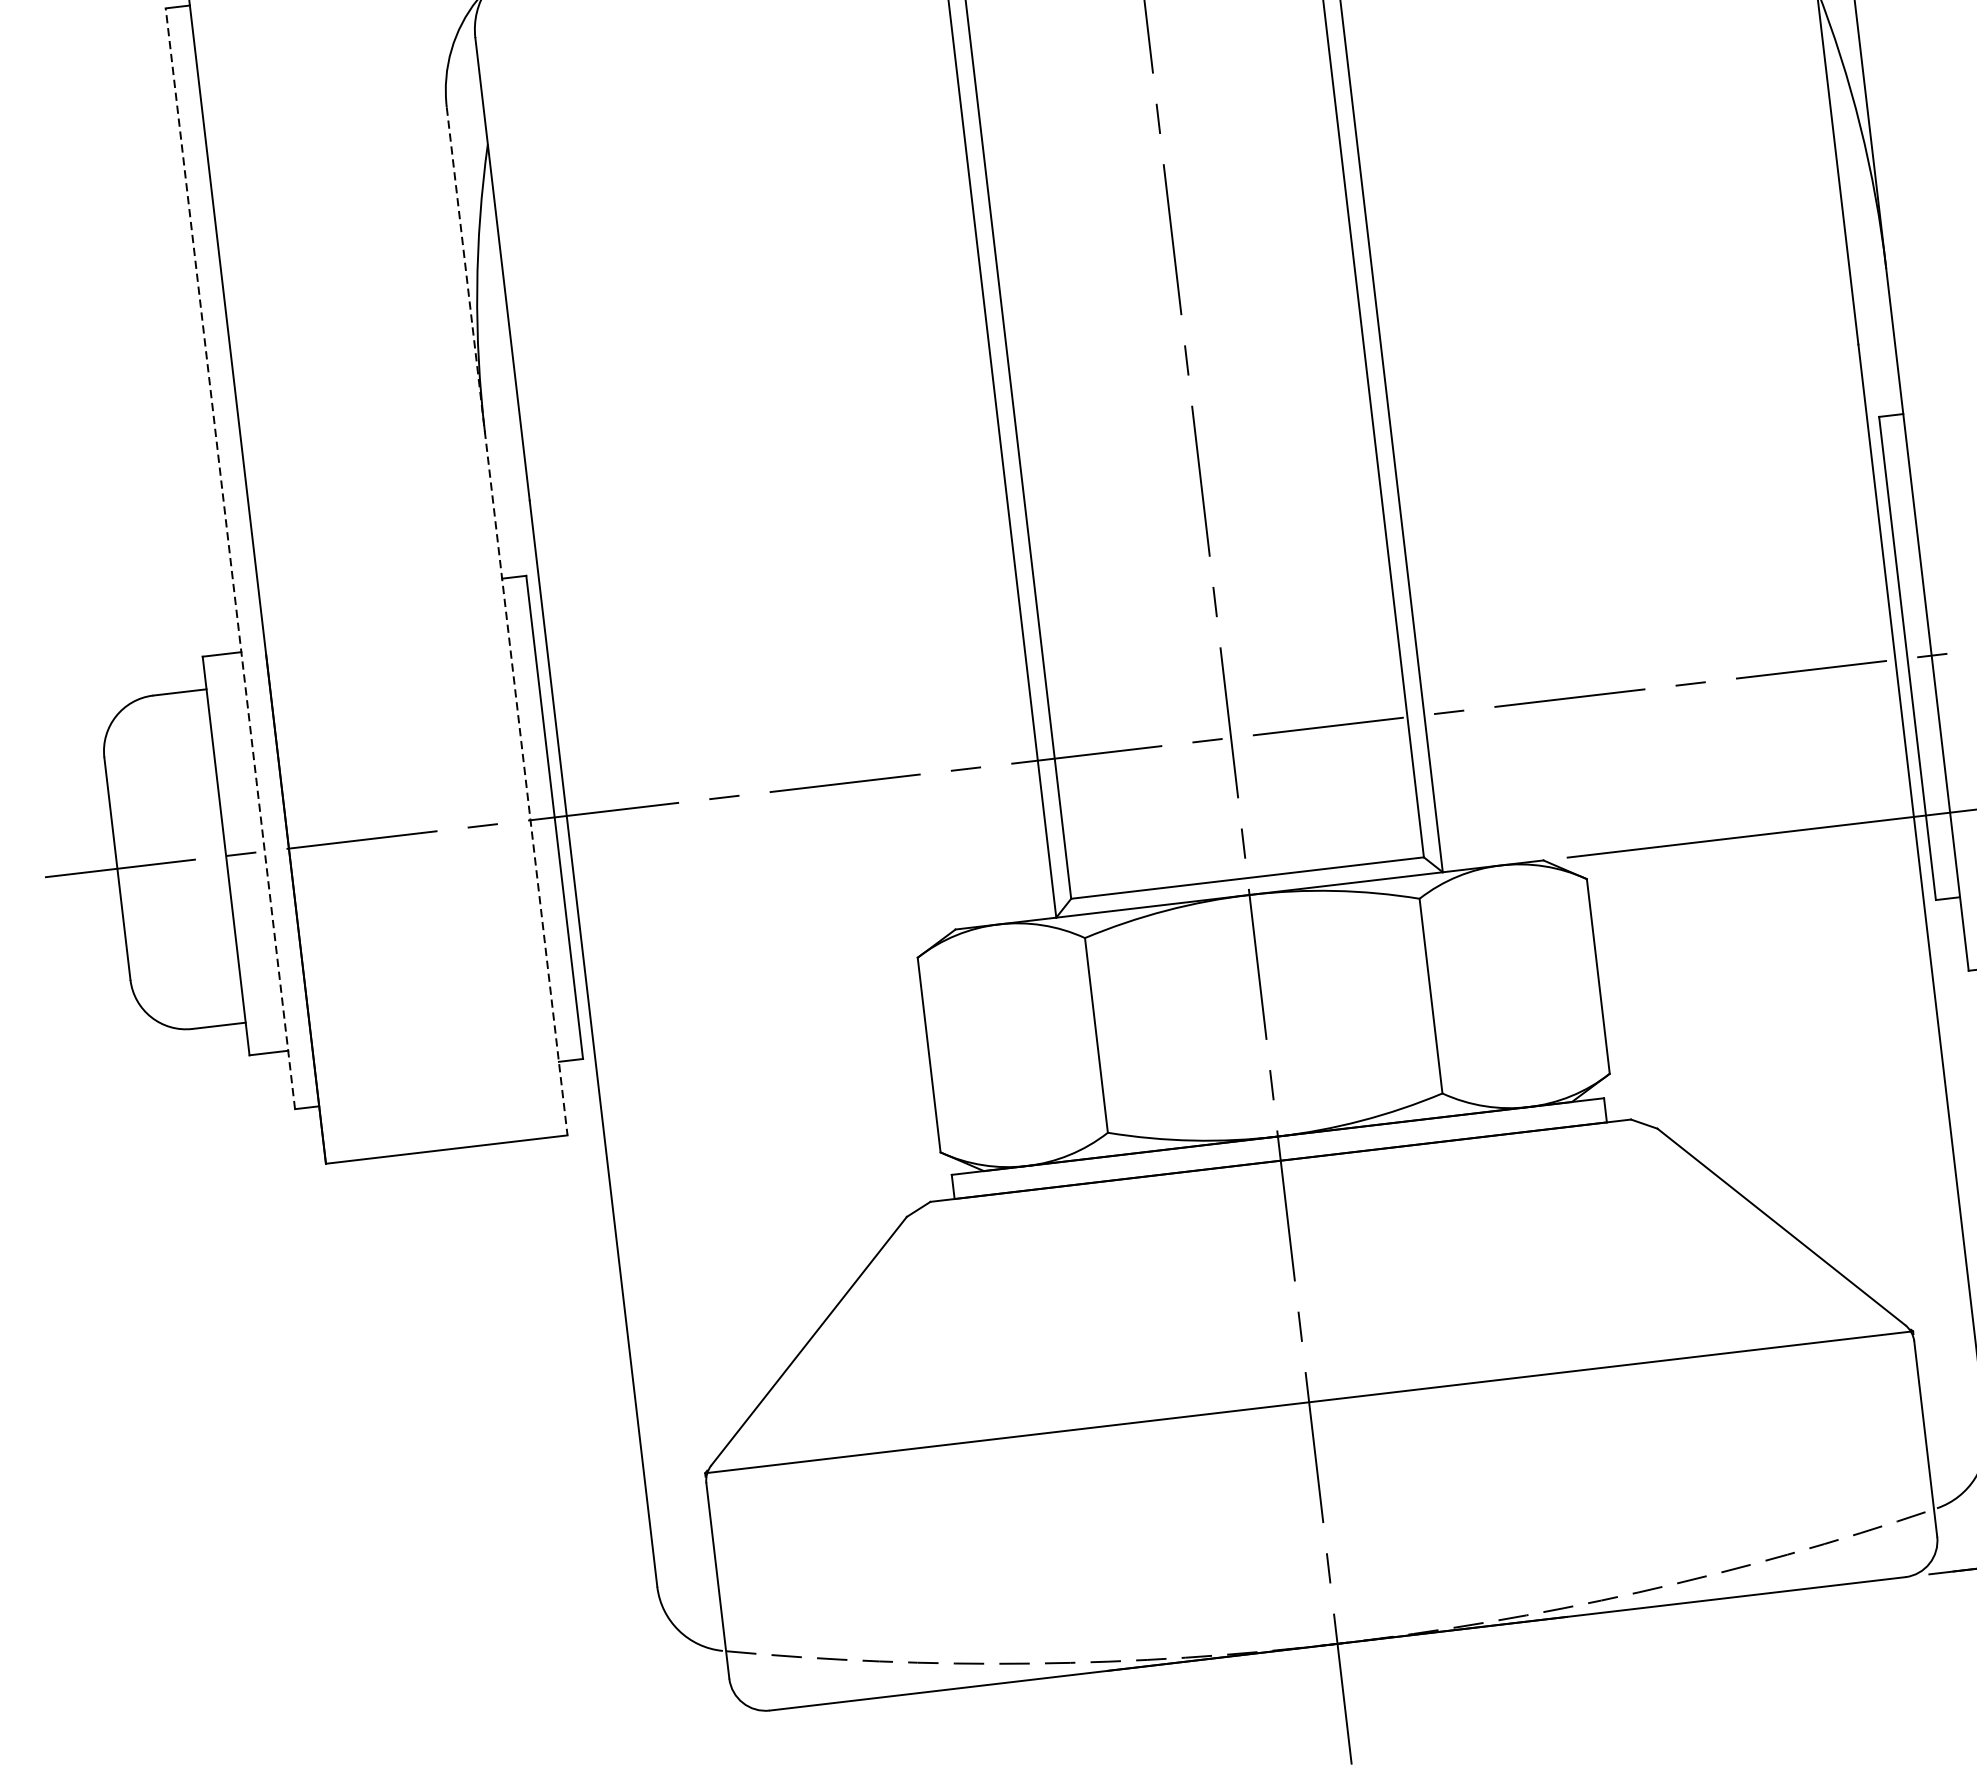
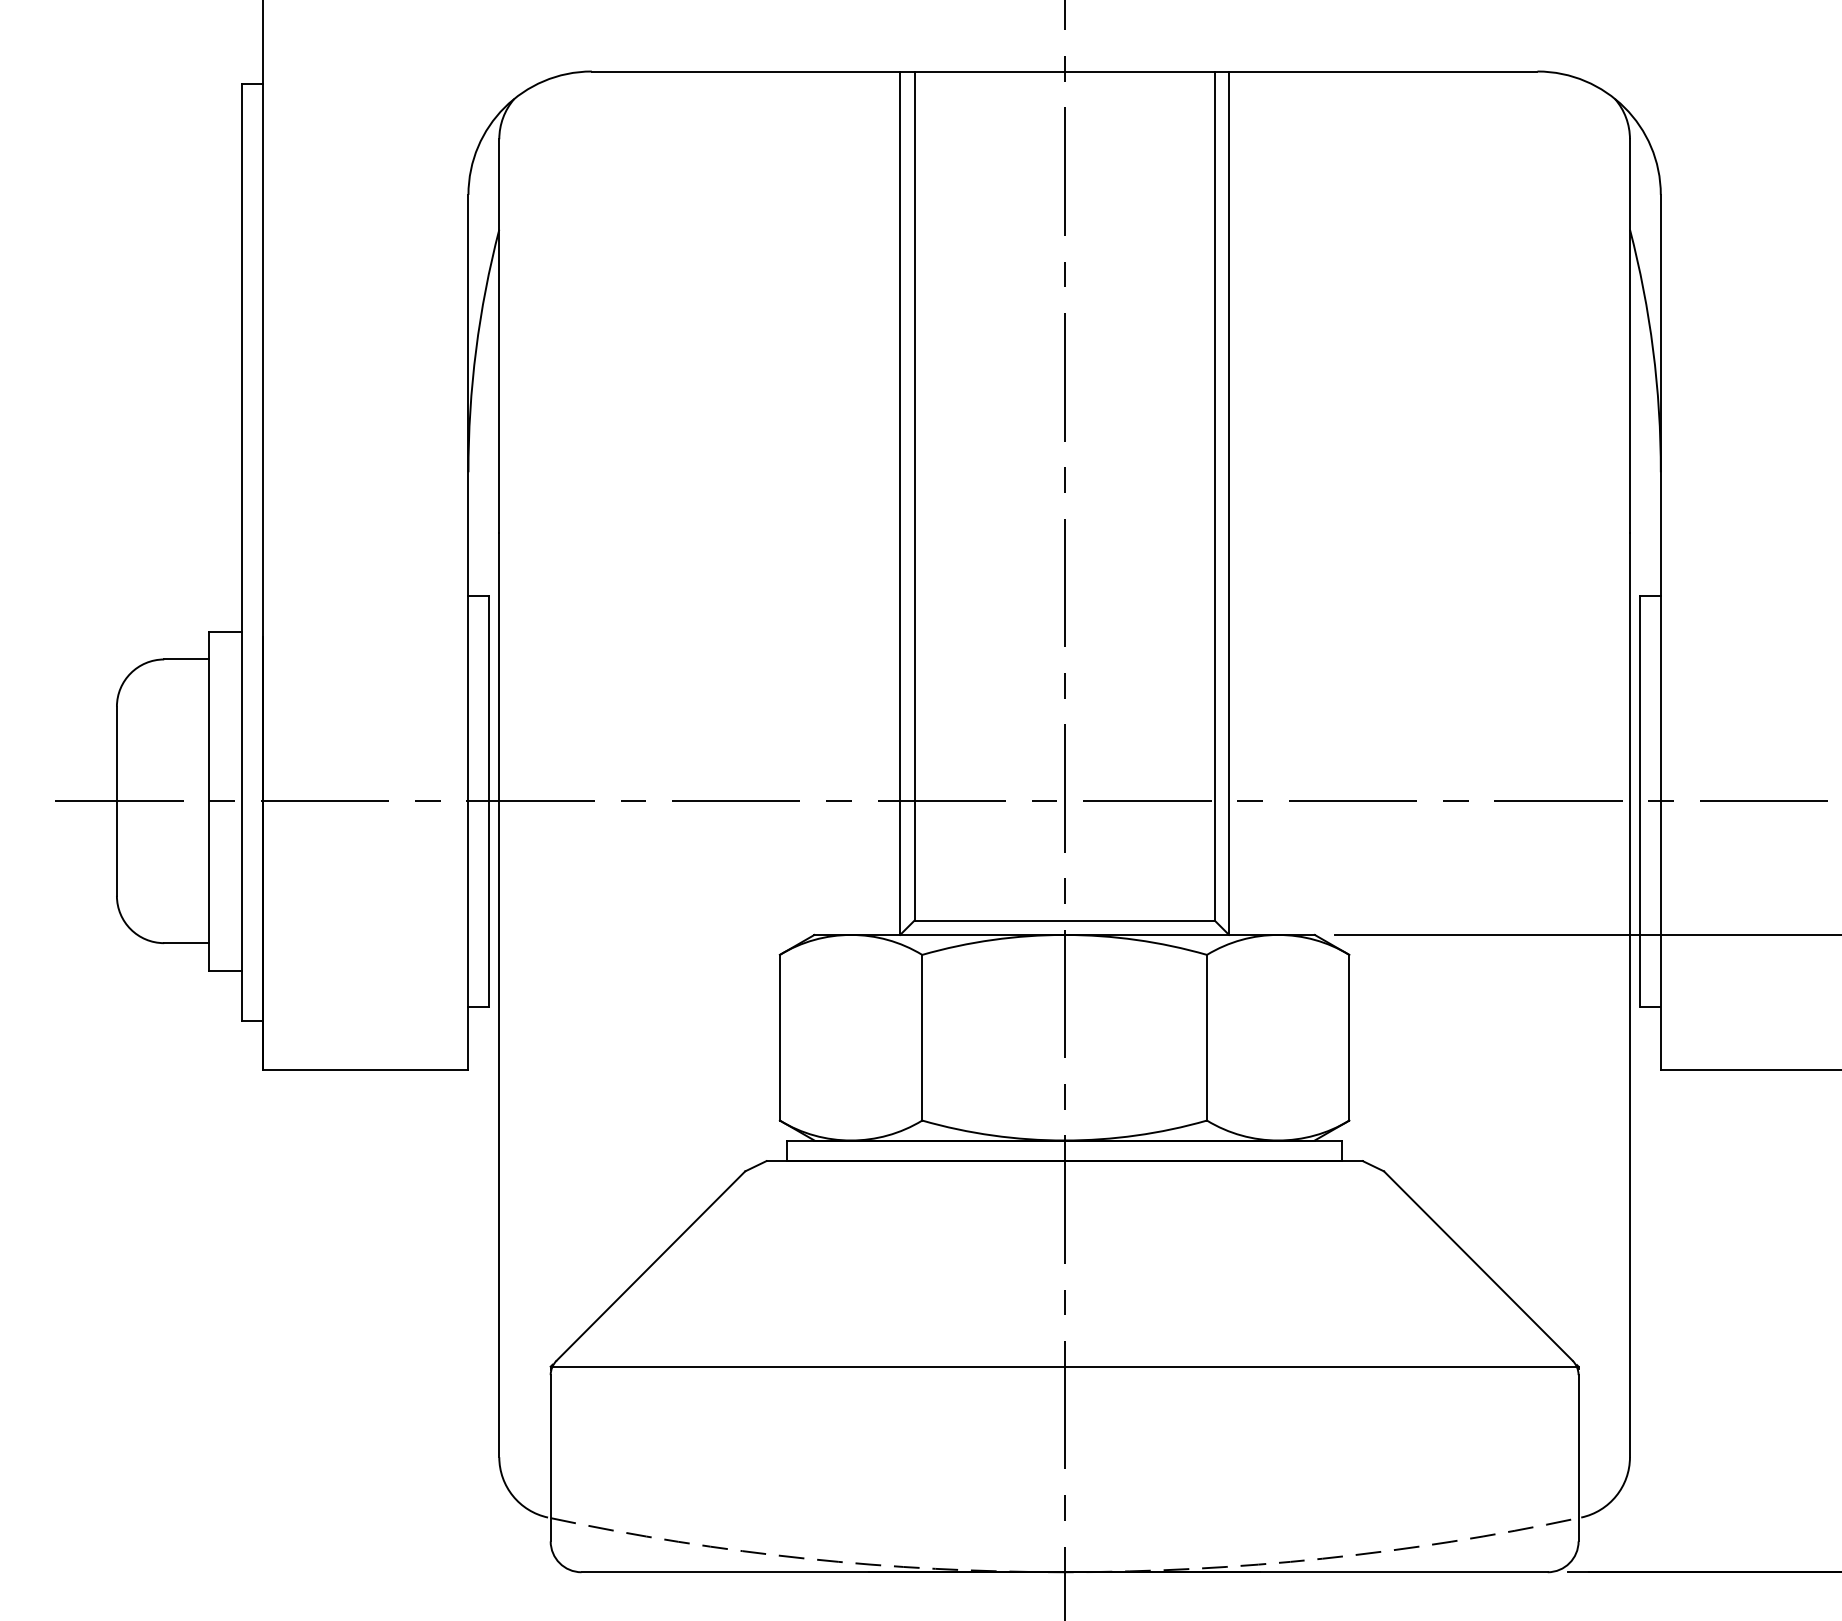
line: (230, 557) -> (242, 551), dashed -> solid
line: (507, 621) -> (468, 632), dashed -> solid

